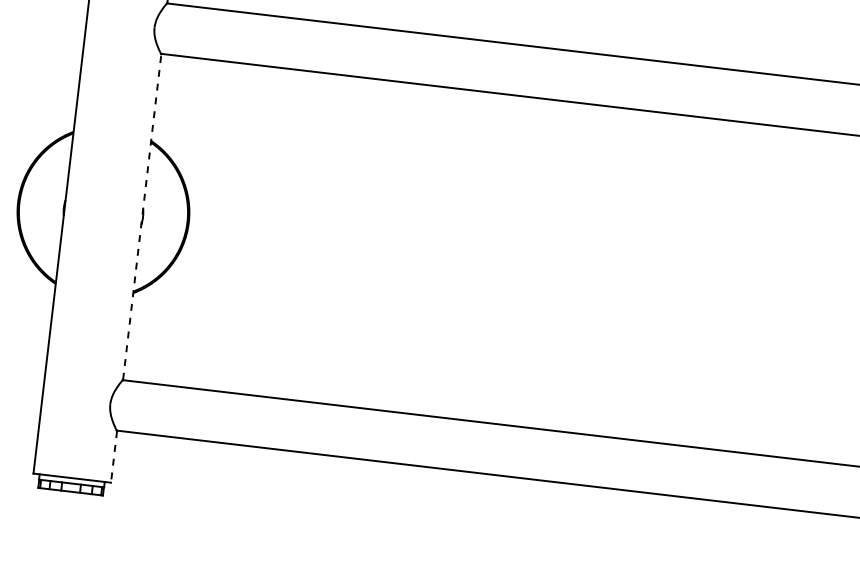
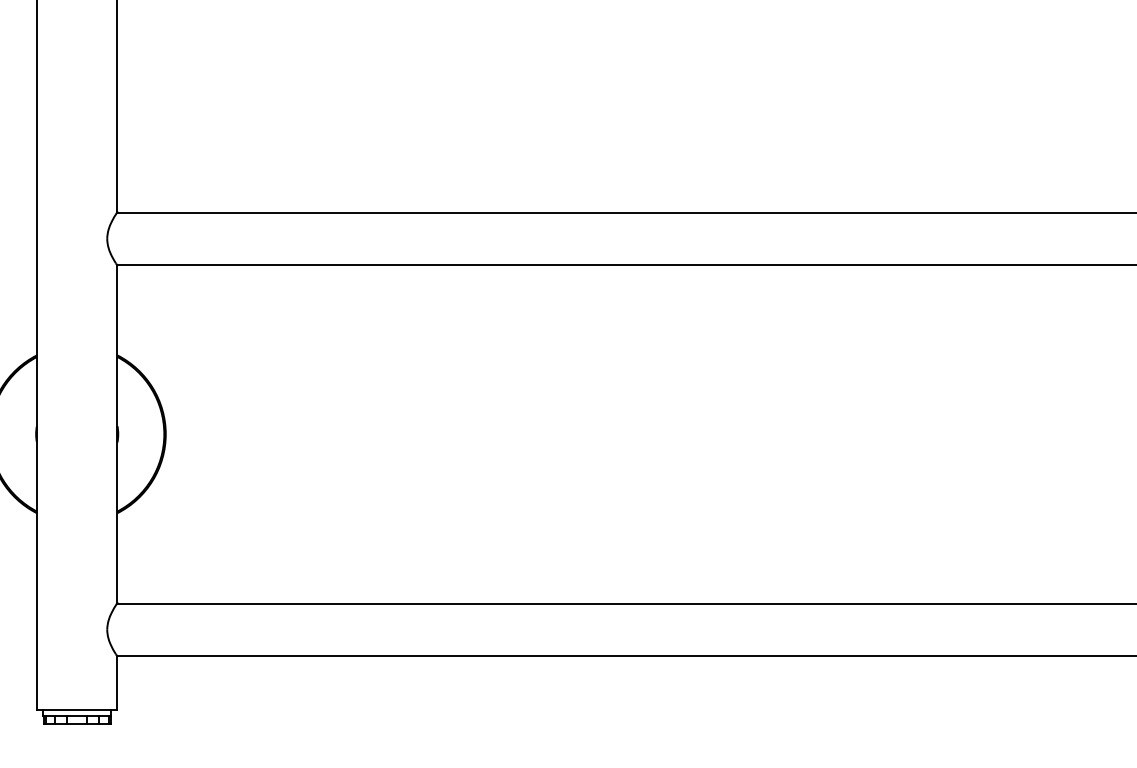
line: (142, 217) -> (117, 434), dashed -> solid
line: (114, 457) -> (117, 683), dashed -> solid

